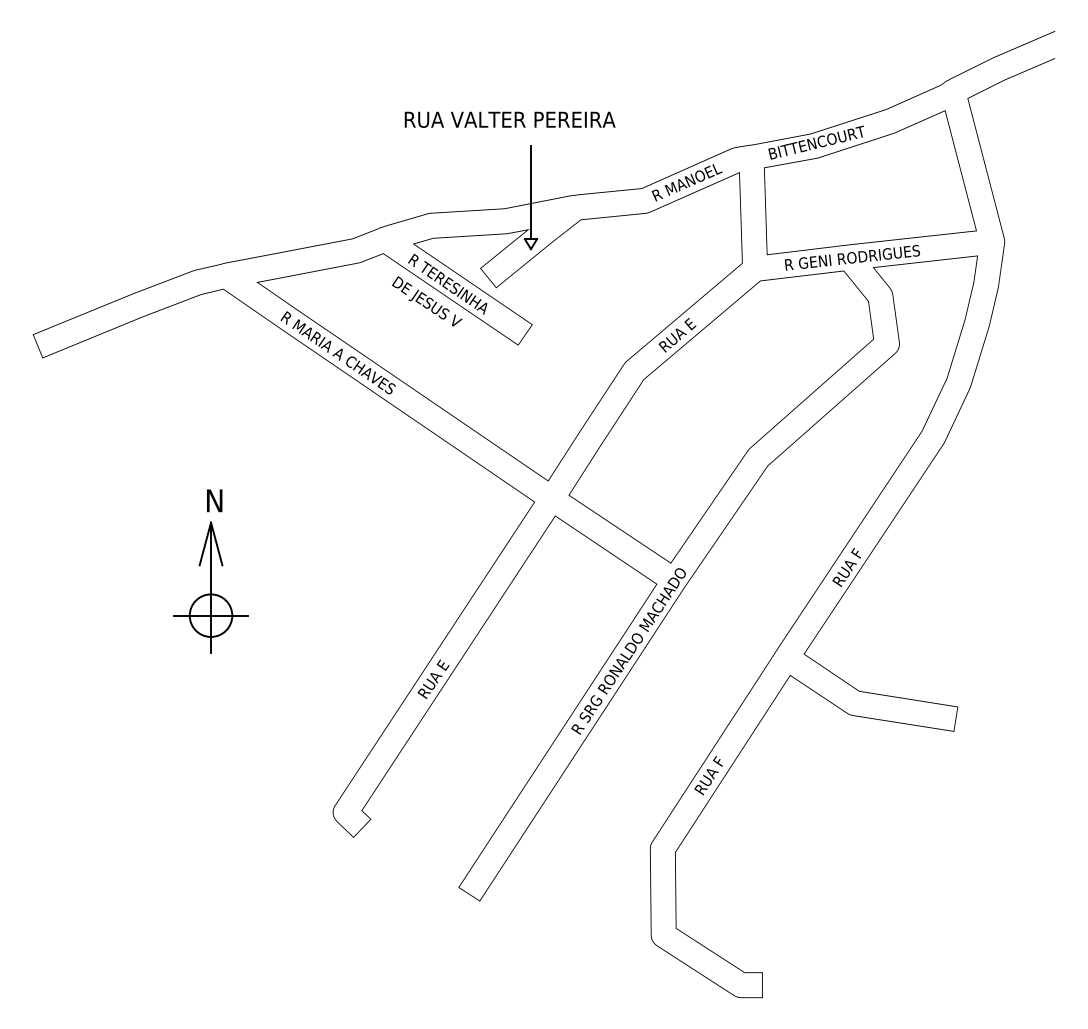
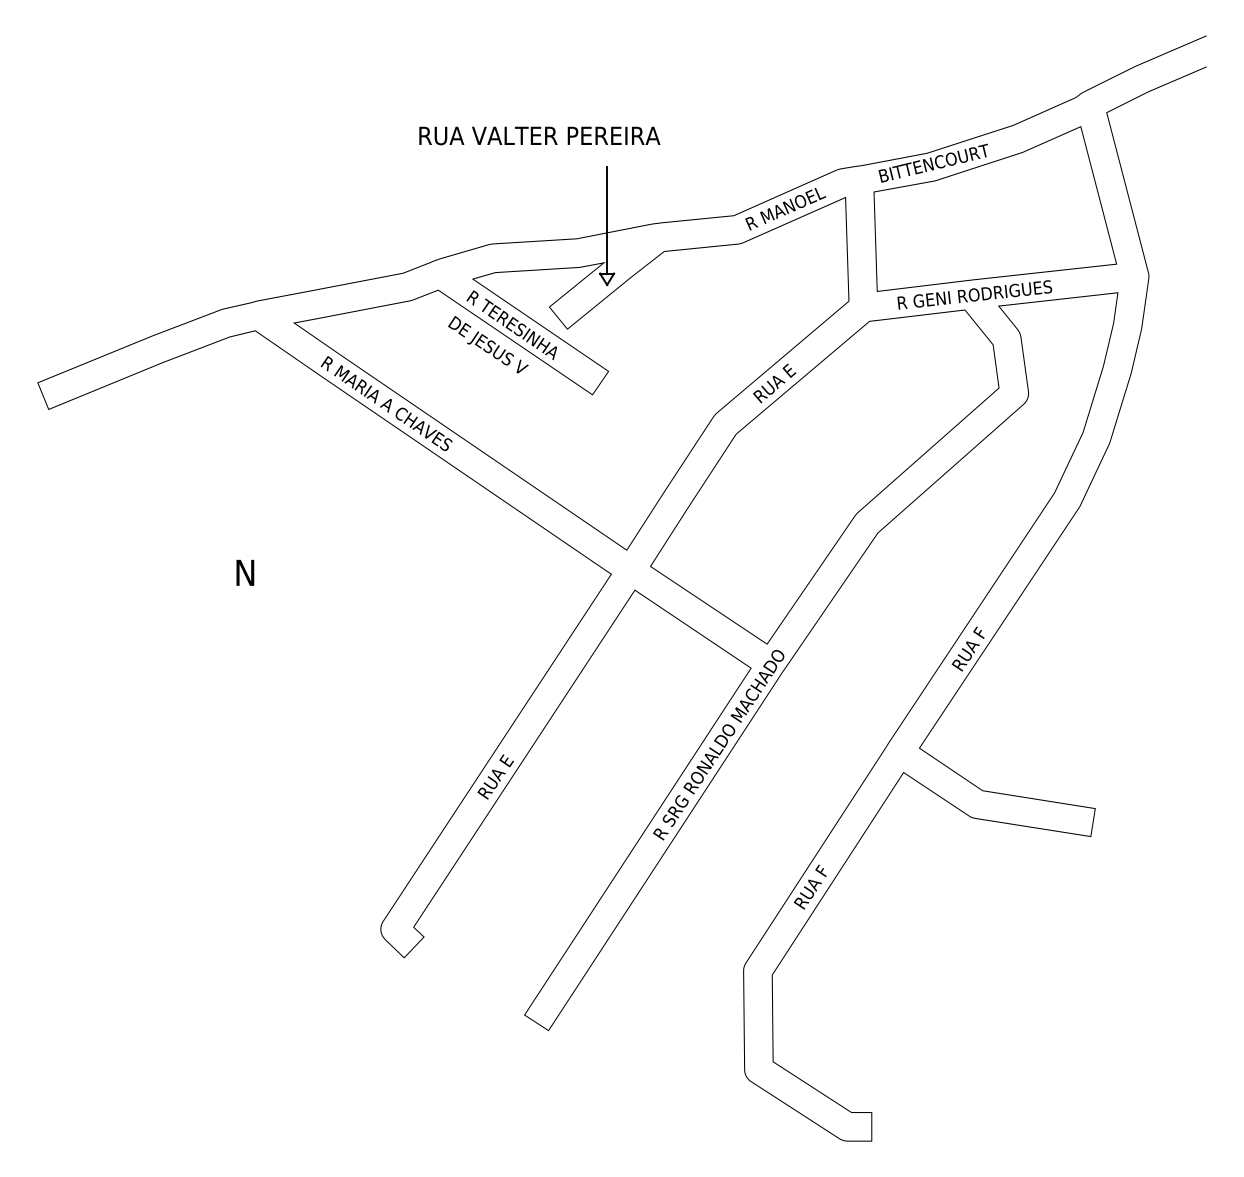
text: (509, 119) -> (539, 135), moved
part: (210, 587) -> (240, 671), removed

